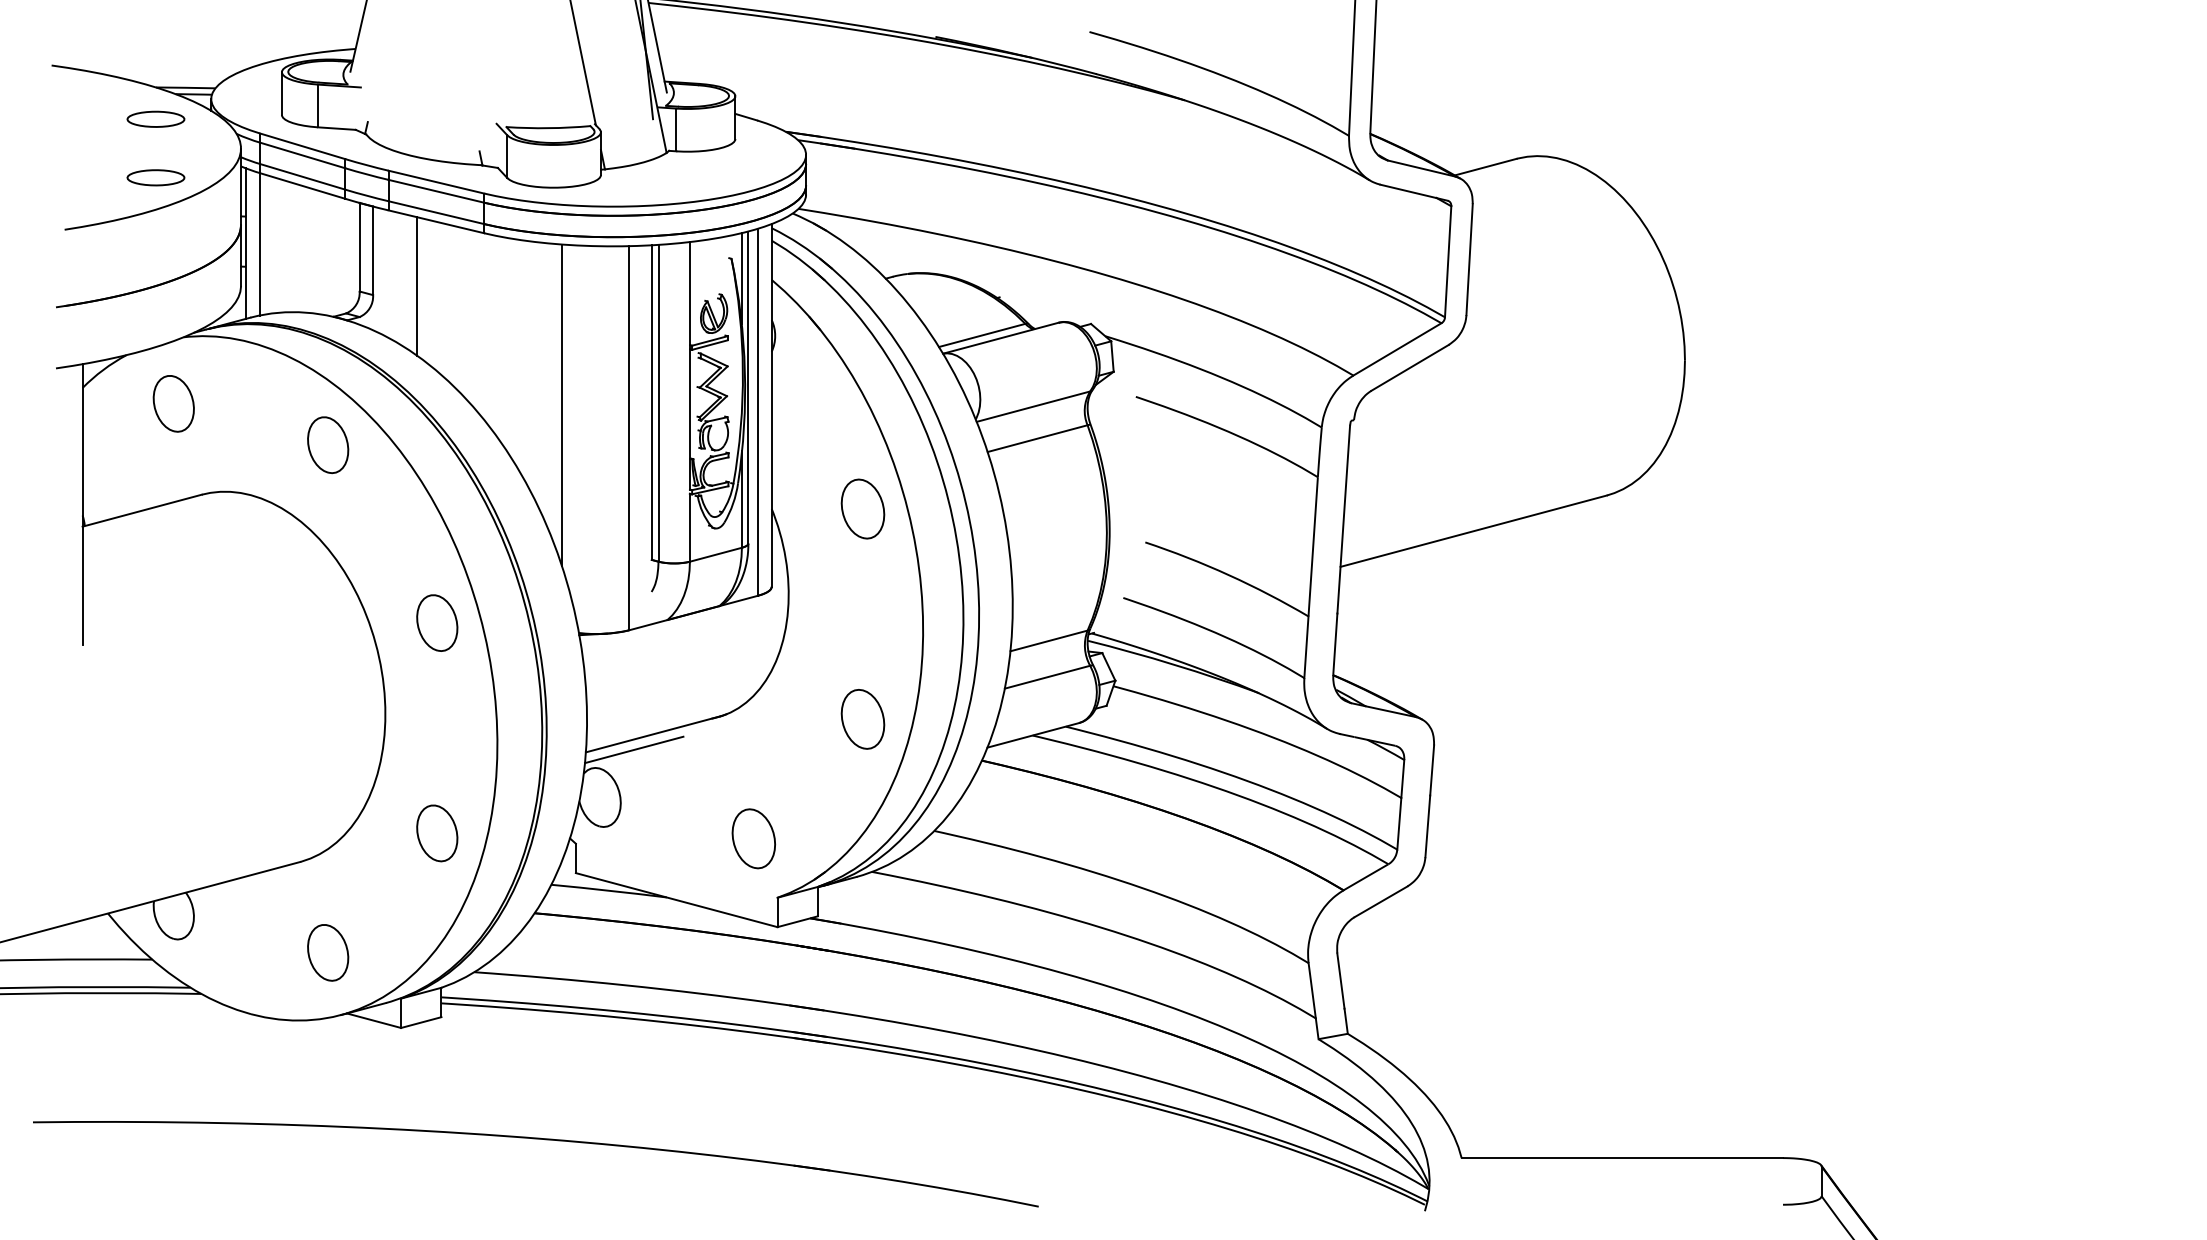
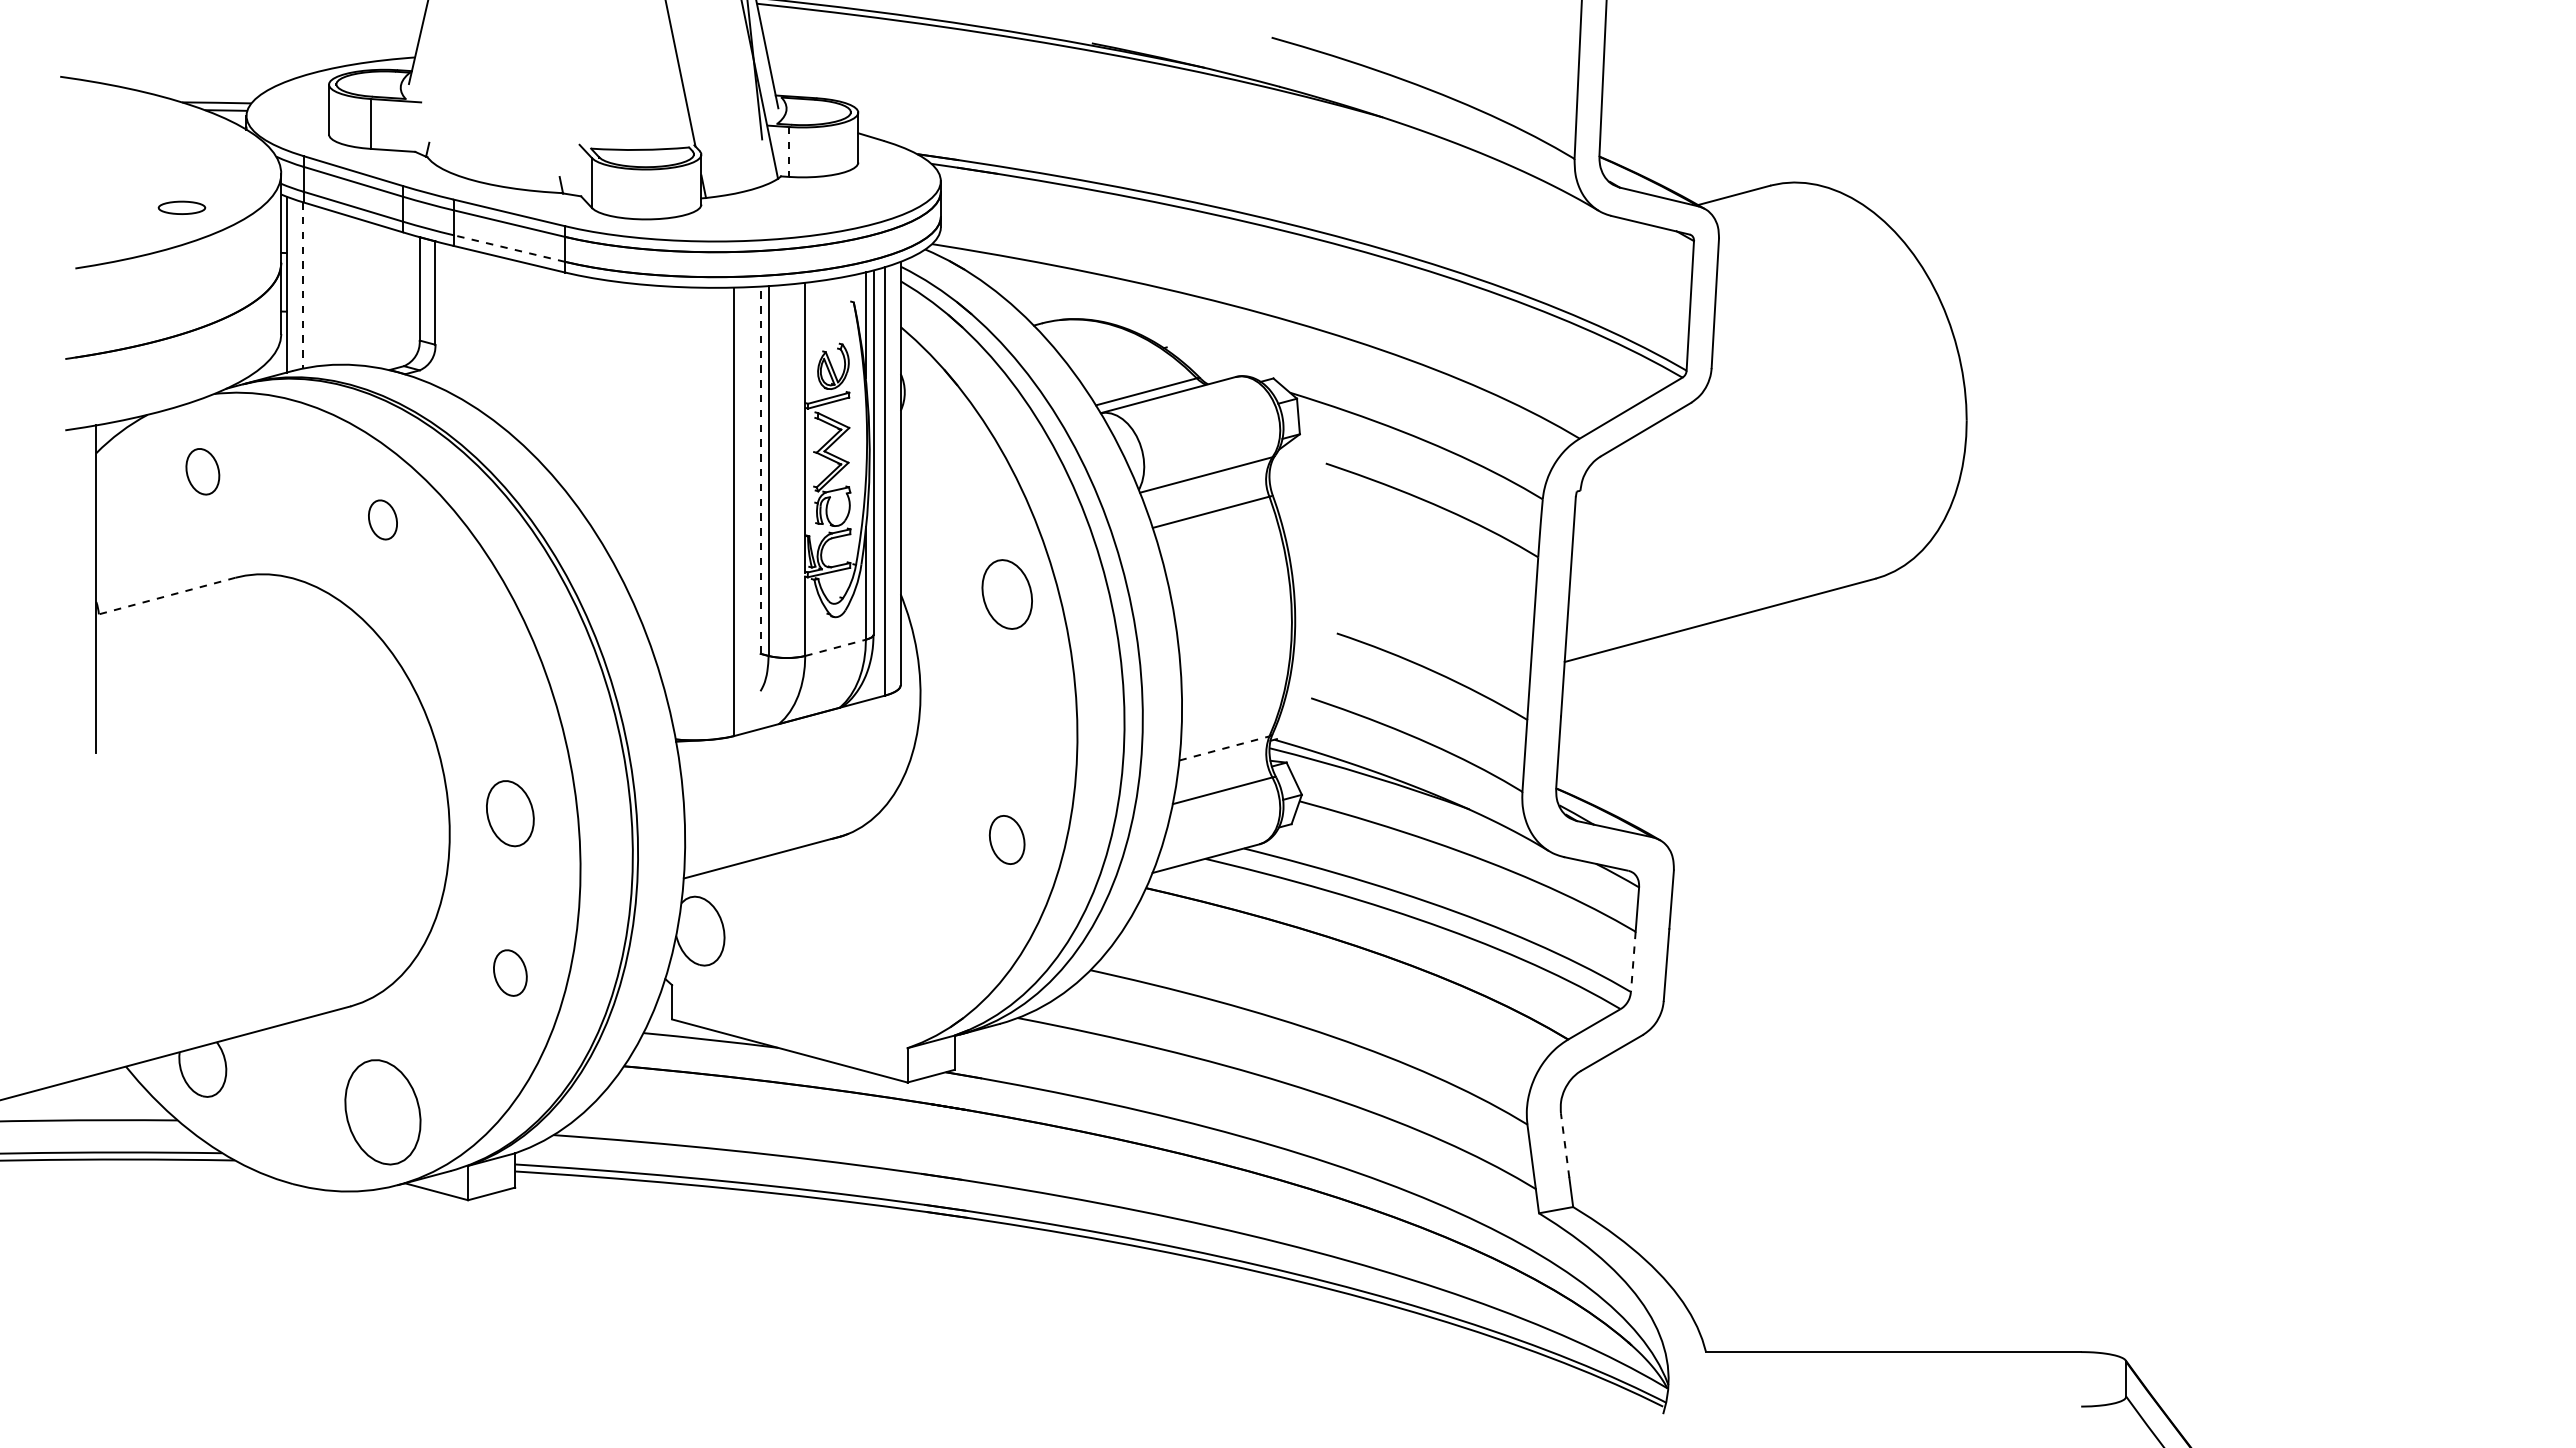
part: (155, 119) -> (181, 139), removed
line: (676, 130) -> (789, 152), solid -> dashed
part: (155, 177) -> (181, 207), size x0.7
line: (435, 212) -> (508, 248), solid -> dashed
line: (259, 244) -> (302, 285), solid -> dashed
line: (417, 286) -> (487, 334), removed
line: (651, 402) -> (760, 470), solid -> dashed
part: (173, 403) -> (202, 471), size x0.7
line: (561, 405) -> (655, 473), removed
part: (327, 444) -> (382, 519), size x0.6
line: (141, 510) -> (165, 596), solid -> dashed
line: (716, 554) -> (836, 647), solid -> dashed
part: (437, 622) -> (510, 813), moved
line: (1049, 640) -> (1224, 748), solid -> dashed
part: (862, 718) -> (1006, 839), size x0.7
line: (633, 749) -> (739, 875), removed
line: (1399, 824) -> (1633, 962), solid -> dashed
part: (437, 832) -> (510, 972), size x0.7
part: (753, 838) -> (879, 979), removed
part: (327, 952) -> (382, 1112), size x1.6
line: (1341, 981) -> (1565, 1145), solid -> dashed
part: (535, 1139) -> (625, 1330), removed

